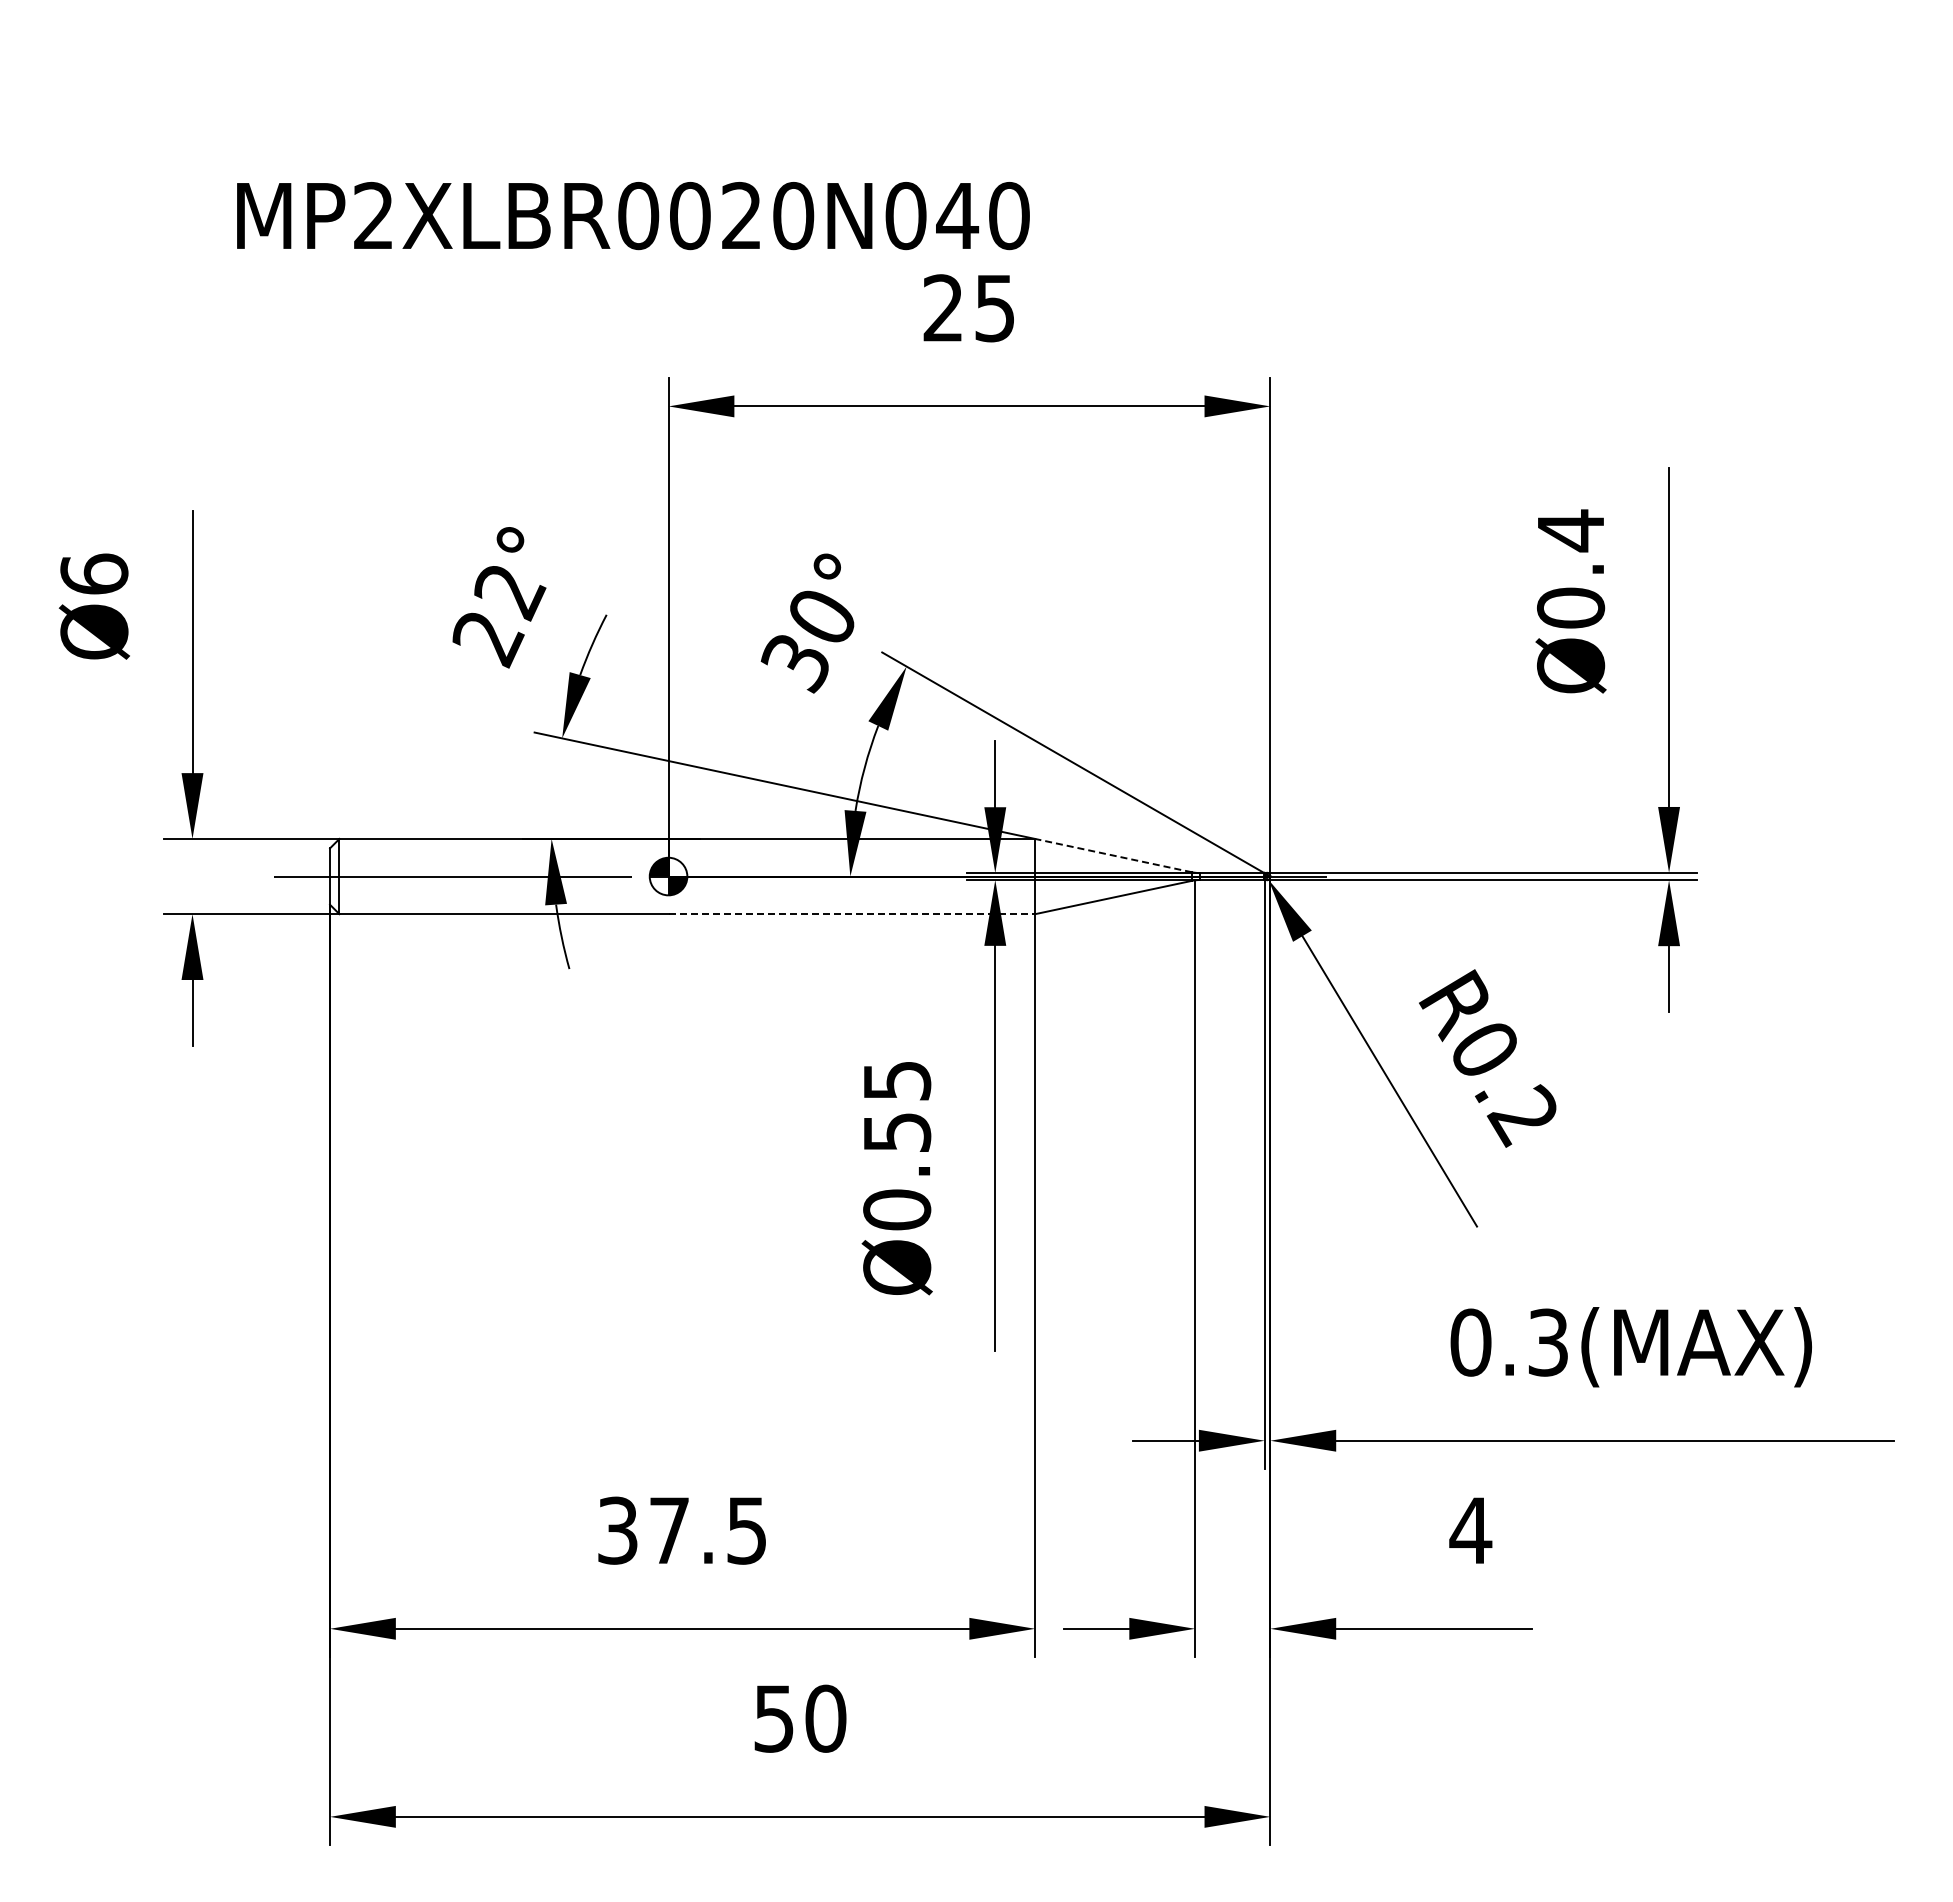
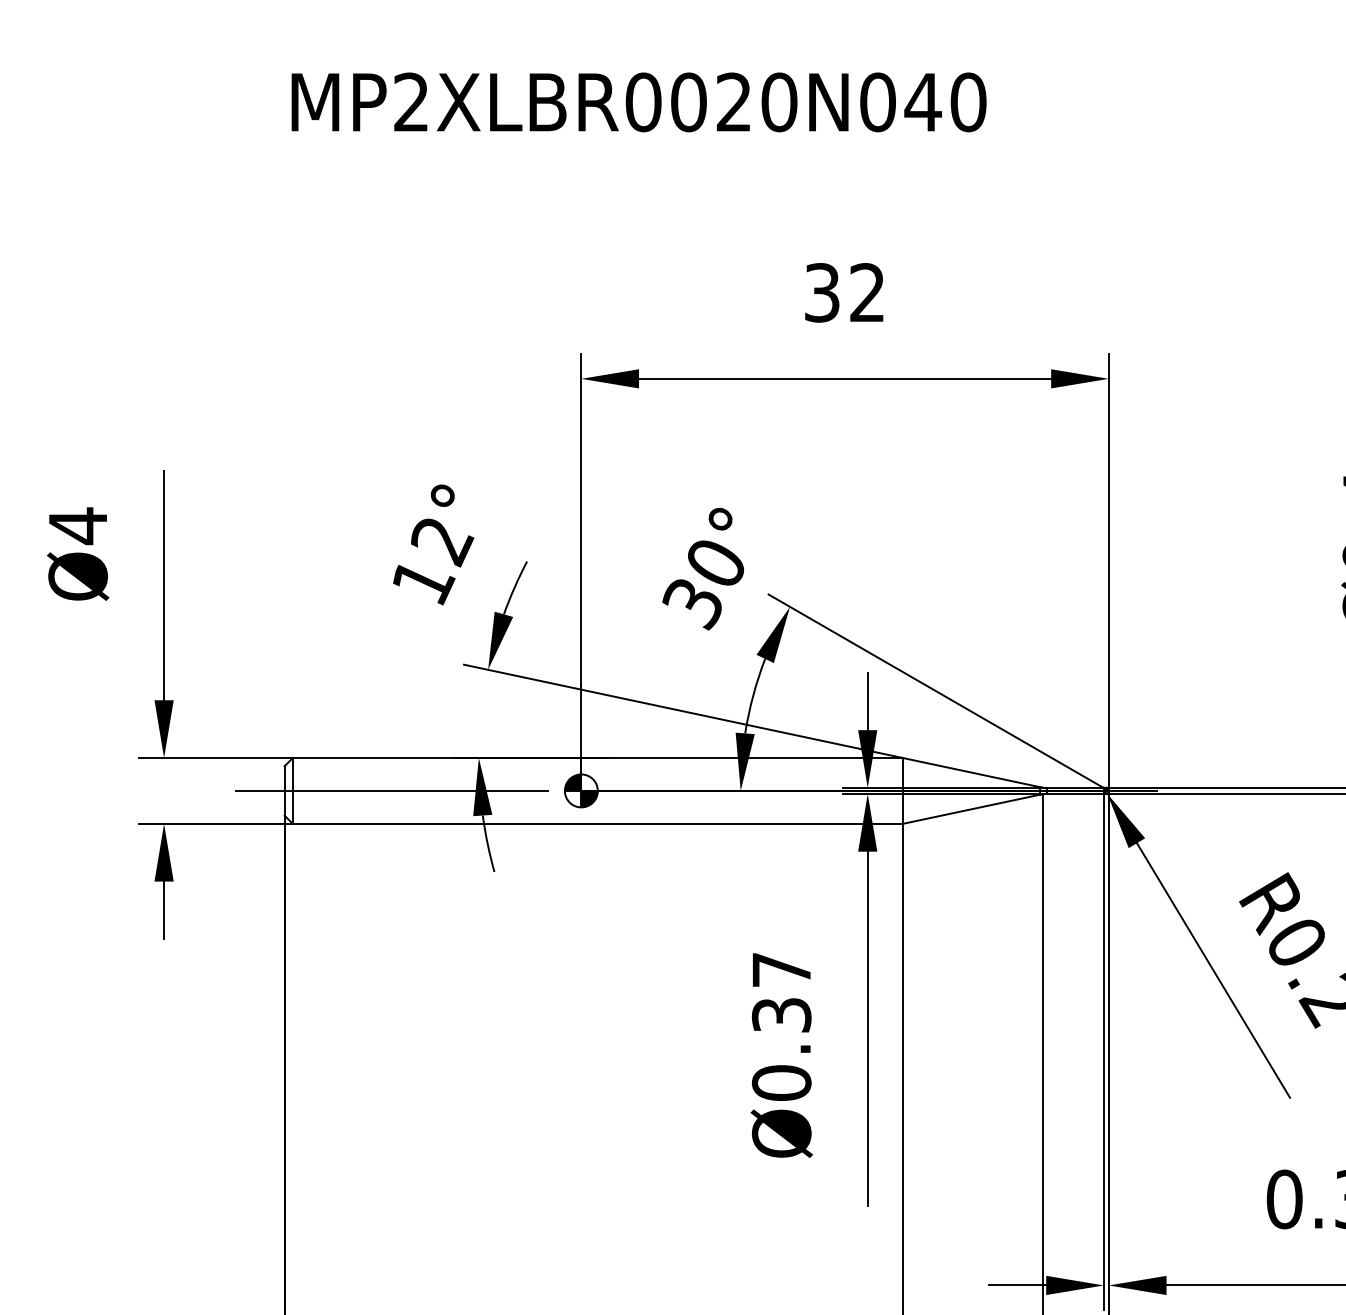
text: (633, 216) -> (639, 102), moved
text: (968, 308) -> (844, 293), 25 -> 32
text: (94, 574) -> (78, 526), Ø6 -> Ø4
text: (488, 640) -> (423, 584), 22° -> 12°
line: (1113, 855) -> (971, 772), dashed -> solid
line: (852, 914) -> (742, 824), dashed -> solid
text: (897, 1106) -> (782, 992), Ø0.55 -> Ø0.37

